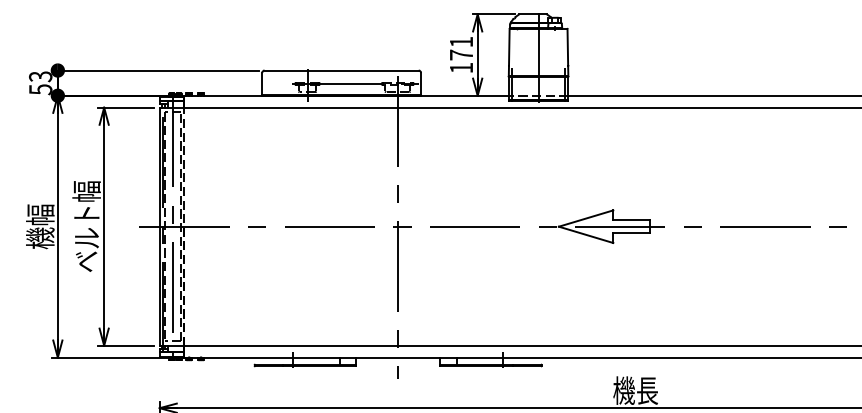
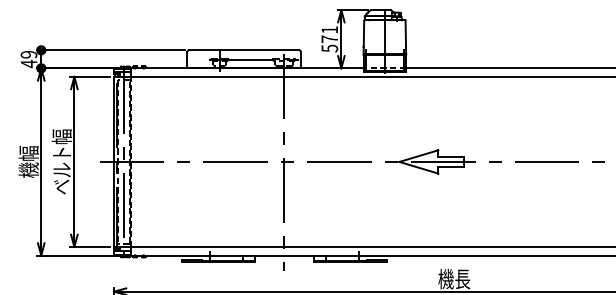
text: (461, 67) -> (329, 48), 171 -> 571
text: (39, 83) -> (28, 59), 53 -> 49

